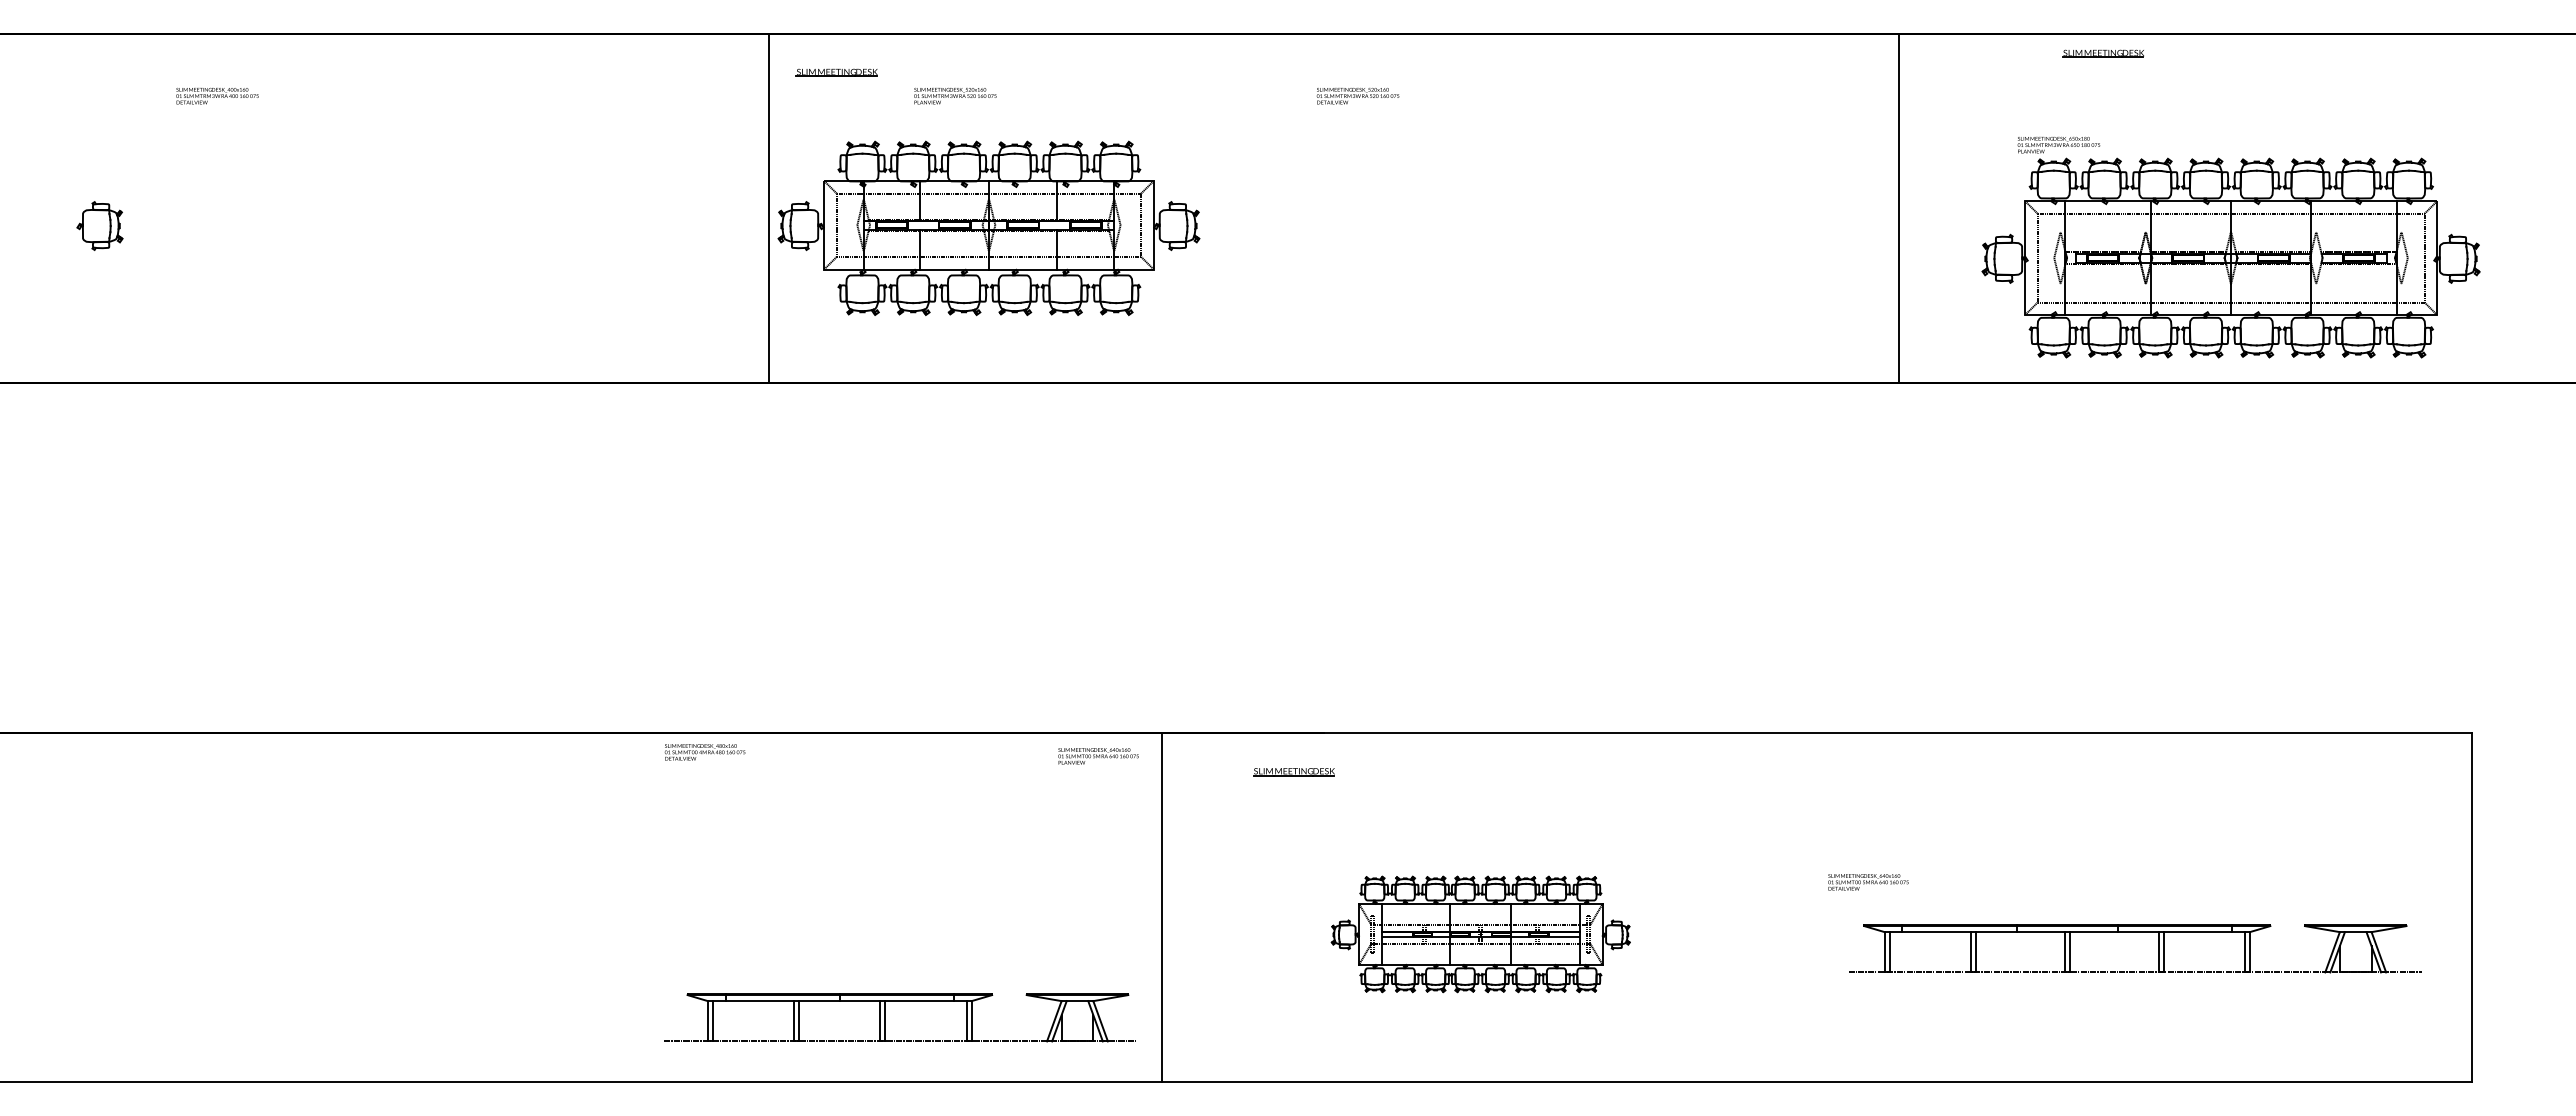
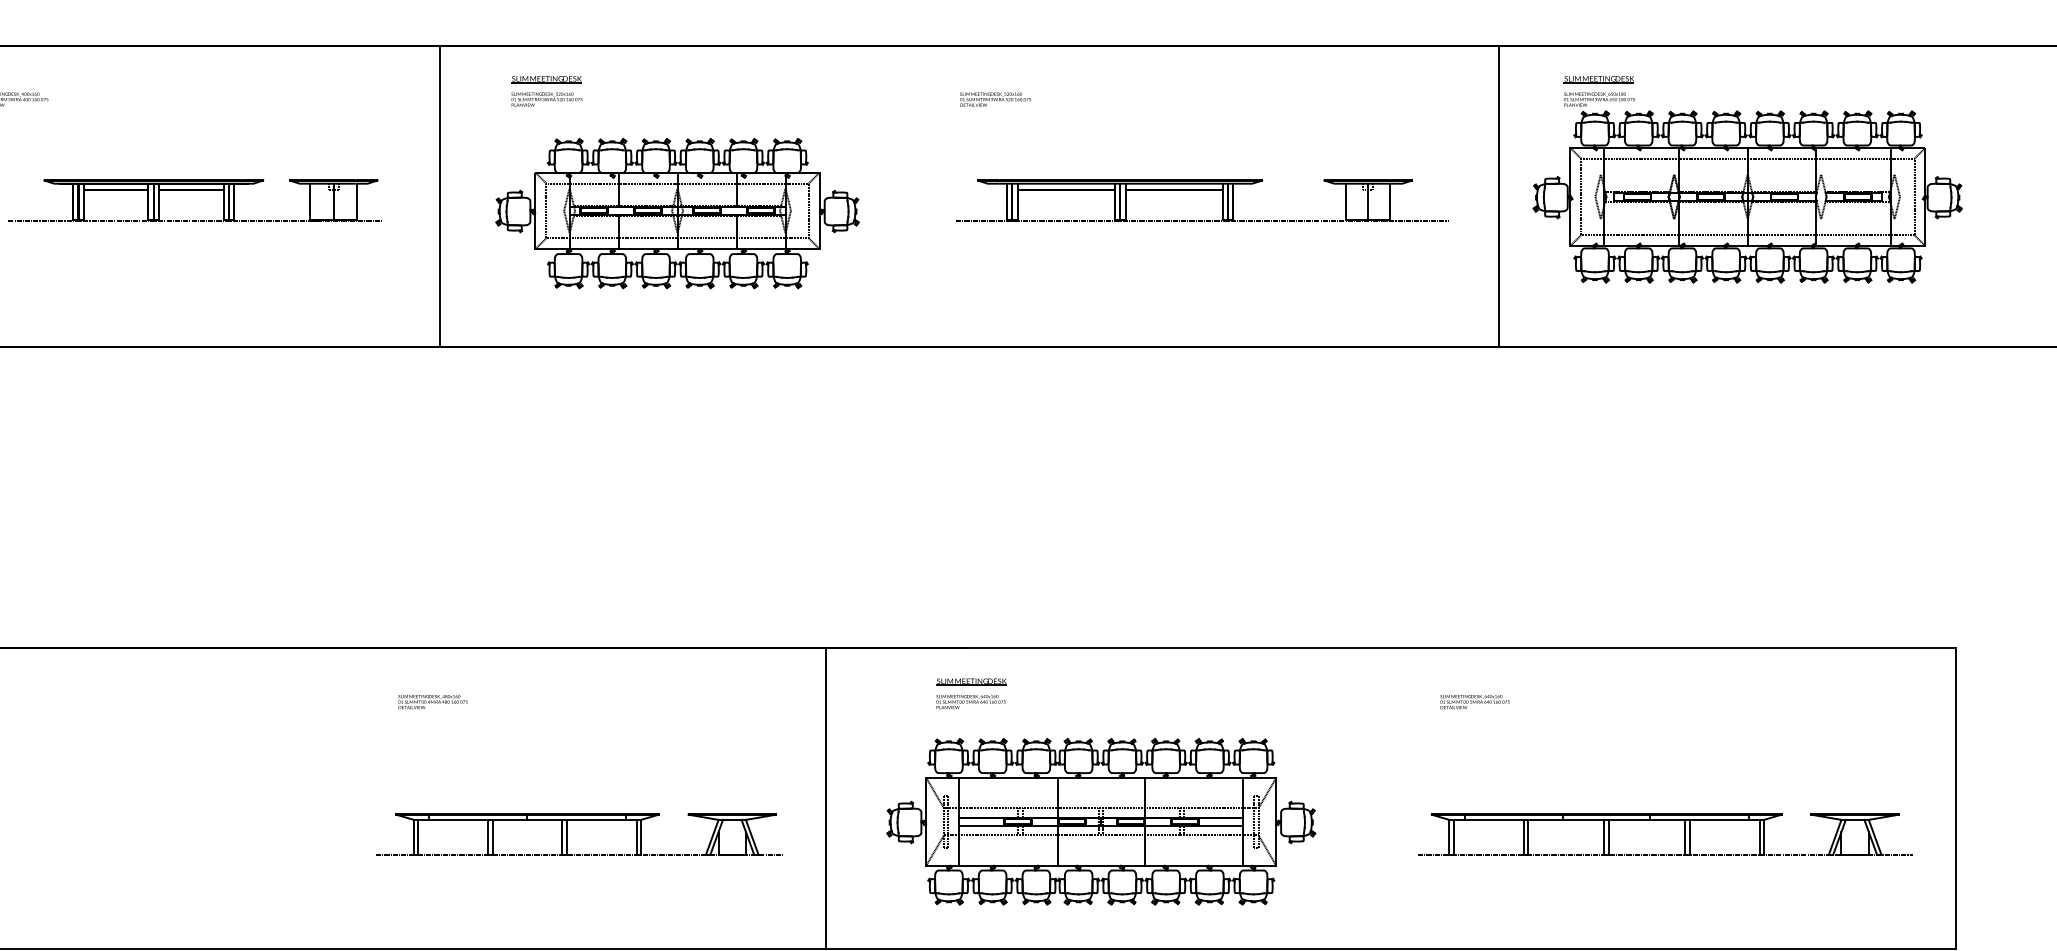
part: (2102, 53) -> (1598, 79), moved
text: (955, 96) -> (547, 99), moved
part: (428, 201) -> (194, 190), added
part: (1598, 201) -> (1202, 190), added
line: (769, 208) -> (440, 196), moved
line: (1898, 208) -> (1499, 196), moved
part: (2230, 247) -> (1747, 187), moved
text: (704, 752) -> (432, 702), moved
text: (1098, 756) -> (970, 702), moved
part: (1293, 772) -> (970, 682), moved
text: (1868, 882) -> (1474, 702), moved
part: (1480, 934) -> (1101, 821), size x1.67
part: (885, 1017) -> (566, 834), moved

